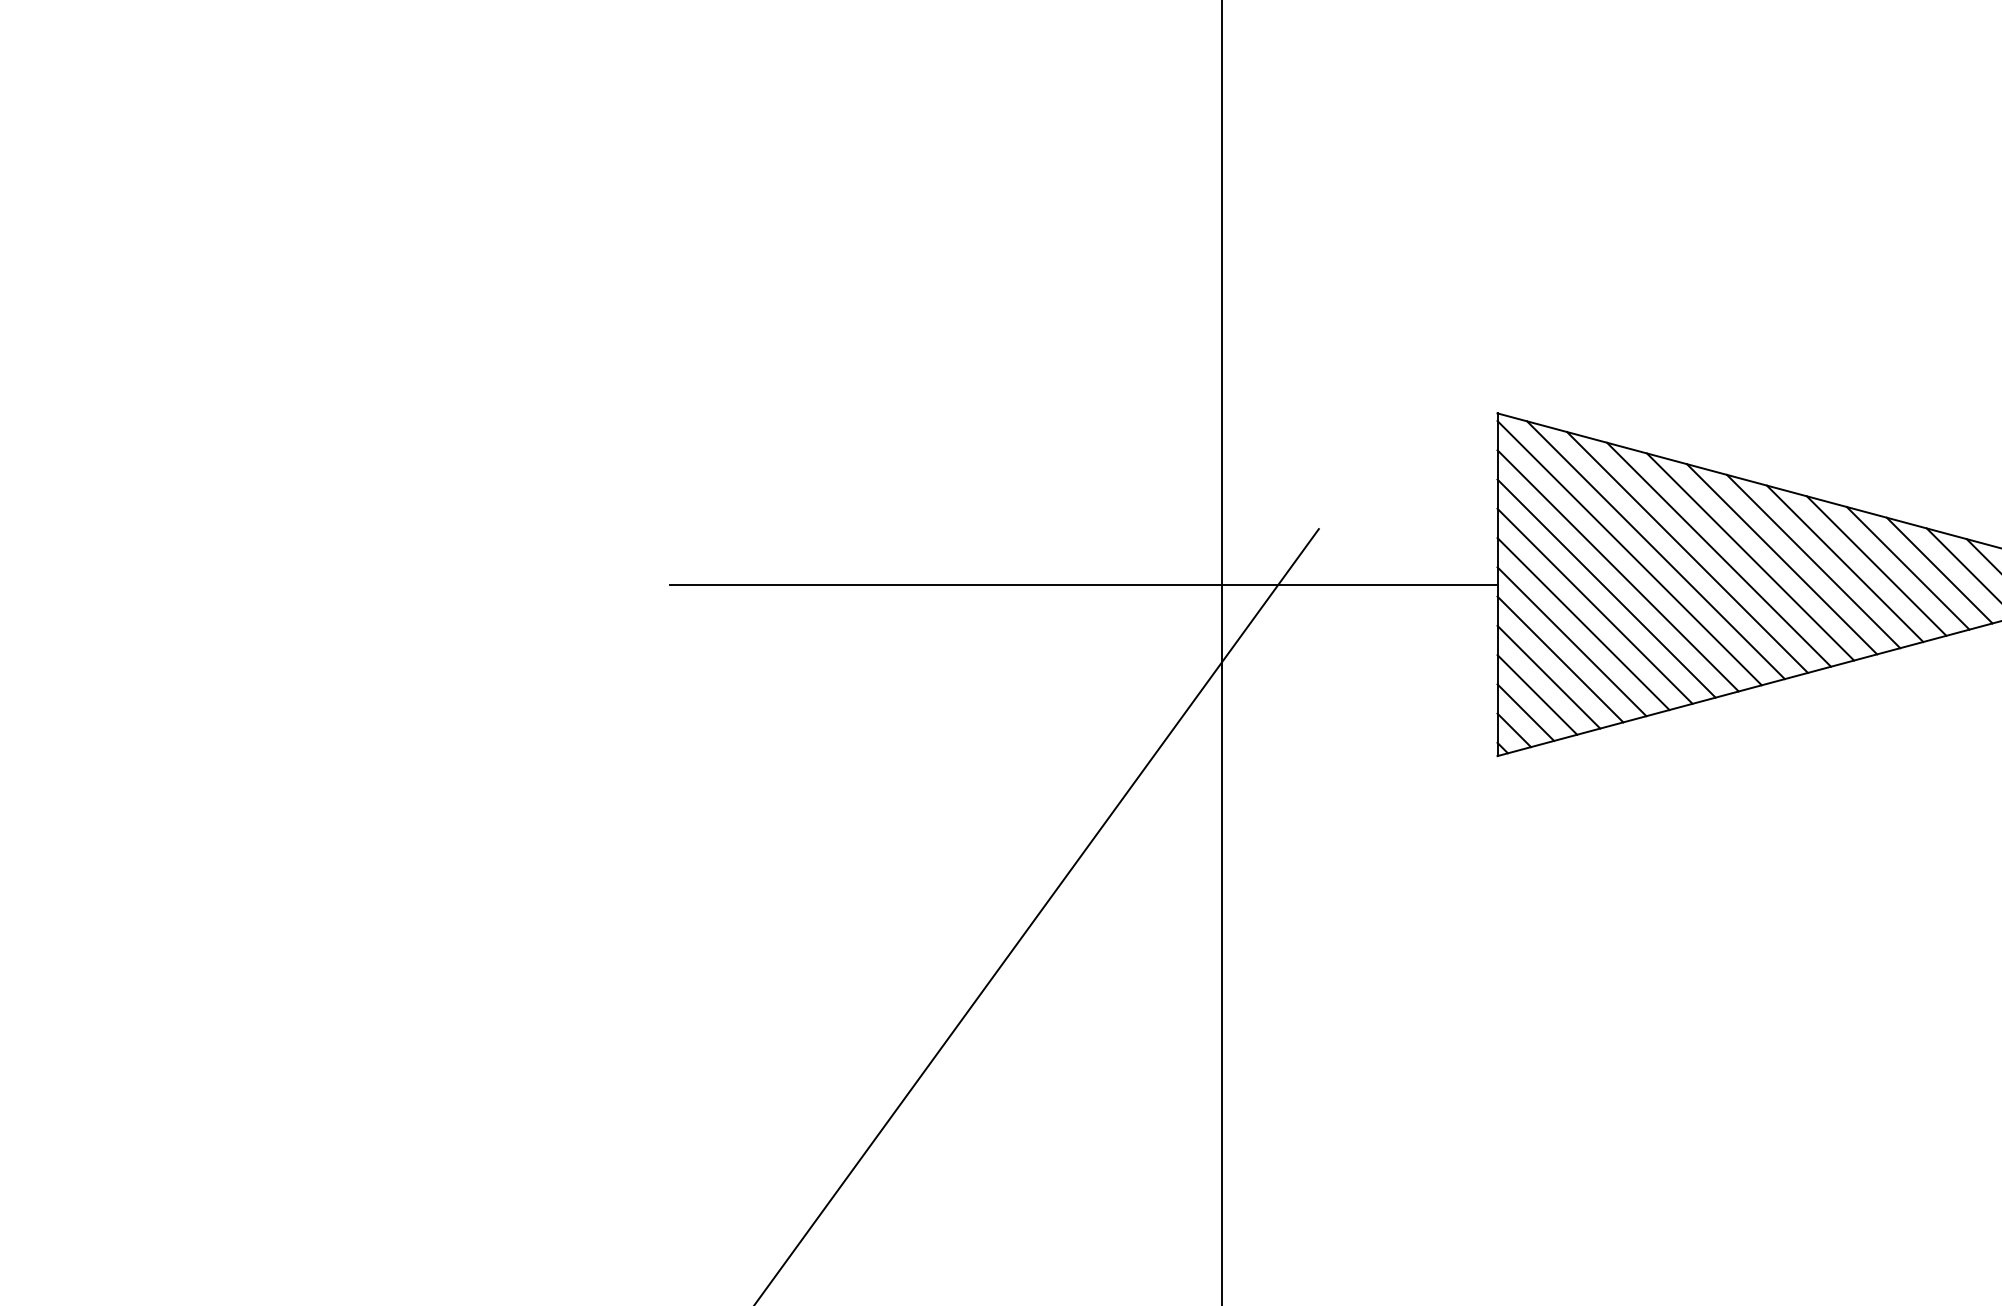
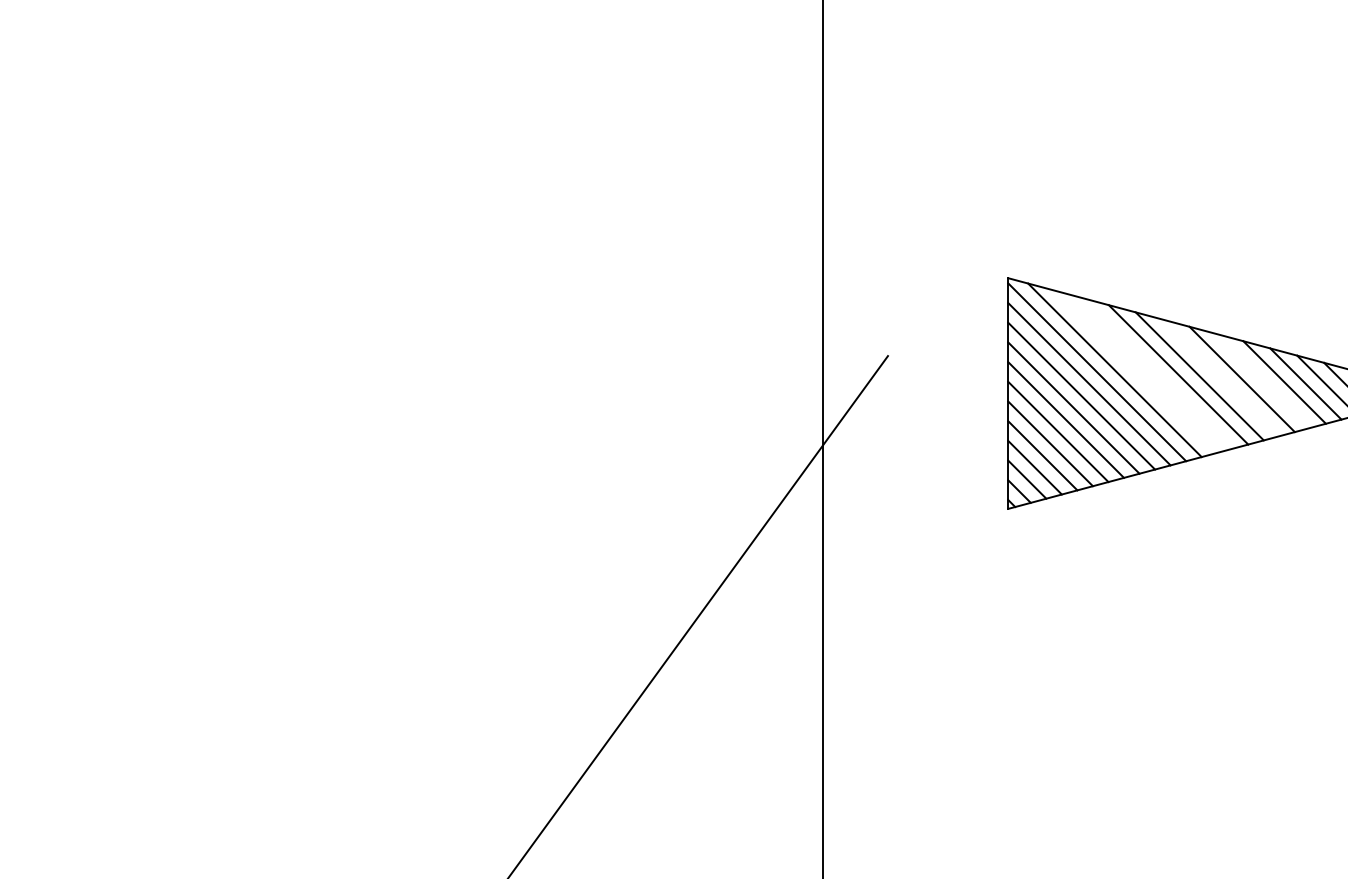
line: (1688, 551) -> (1136, 371), removed
line: (1717, 553) -> (1156, 372), removed
line: (1812, 560) -> (1220, 377), removed
line: (1876, 565) -> (1263, 380), removed
line: (1083, 584) -> (729, 393), removed

